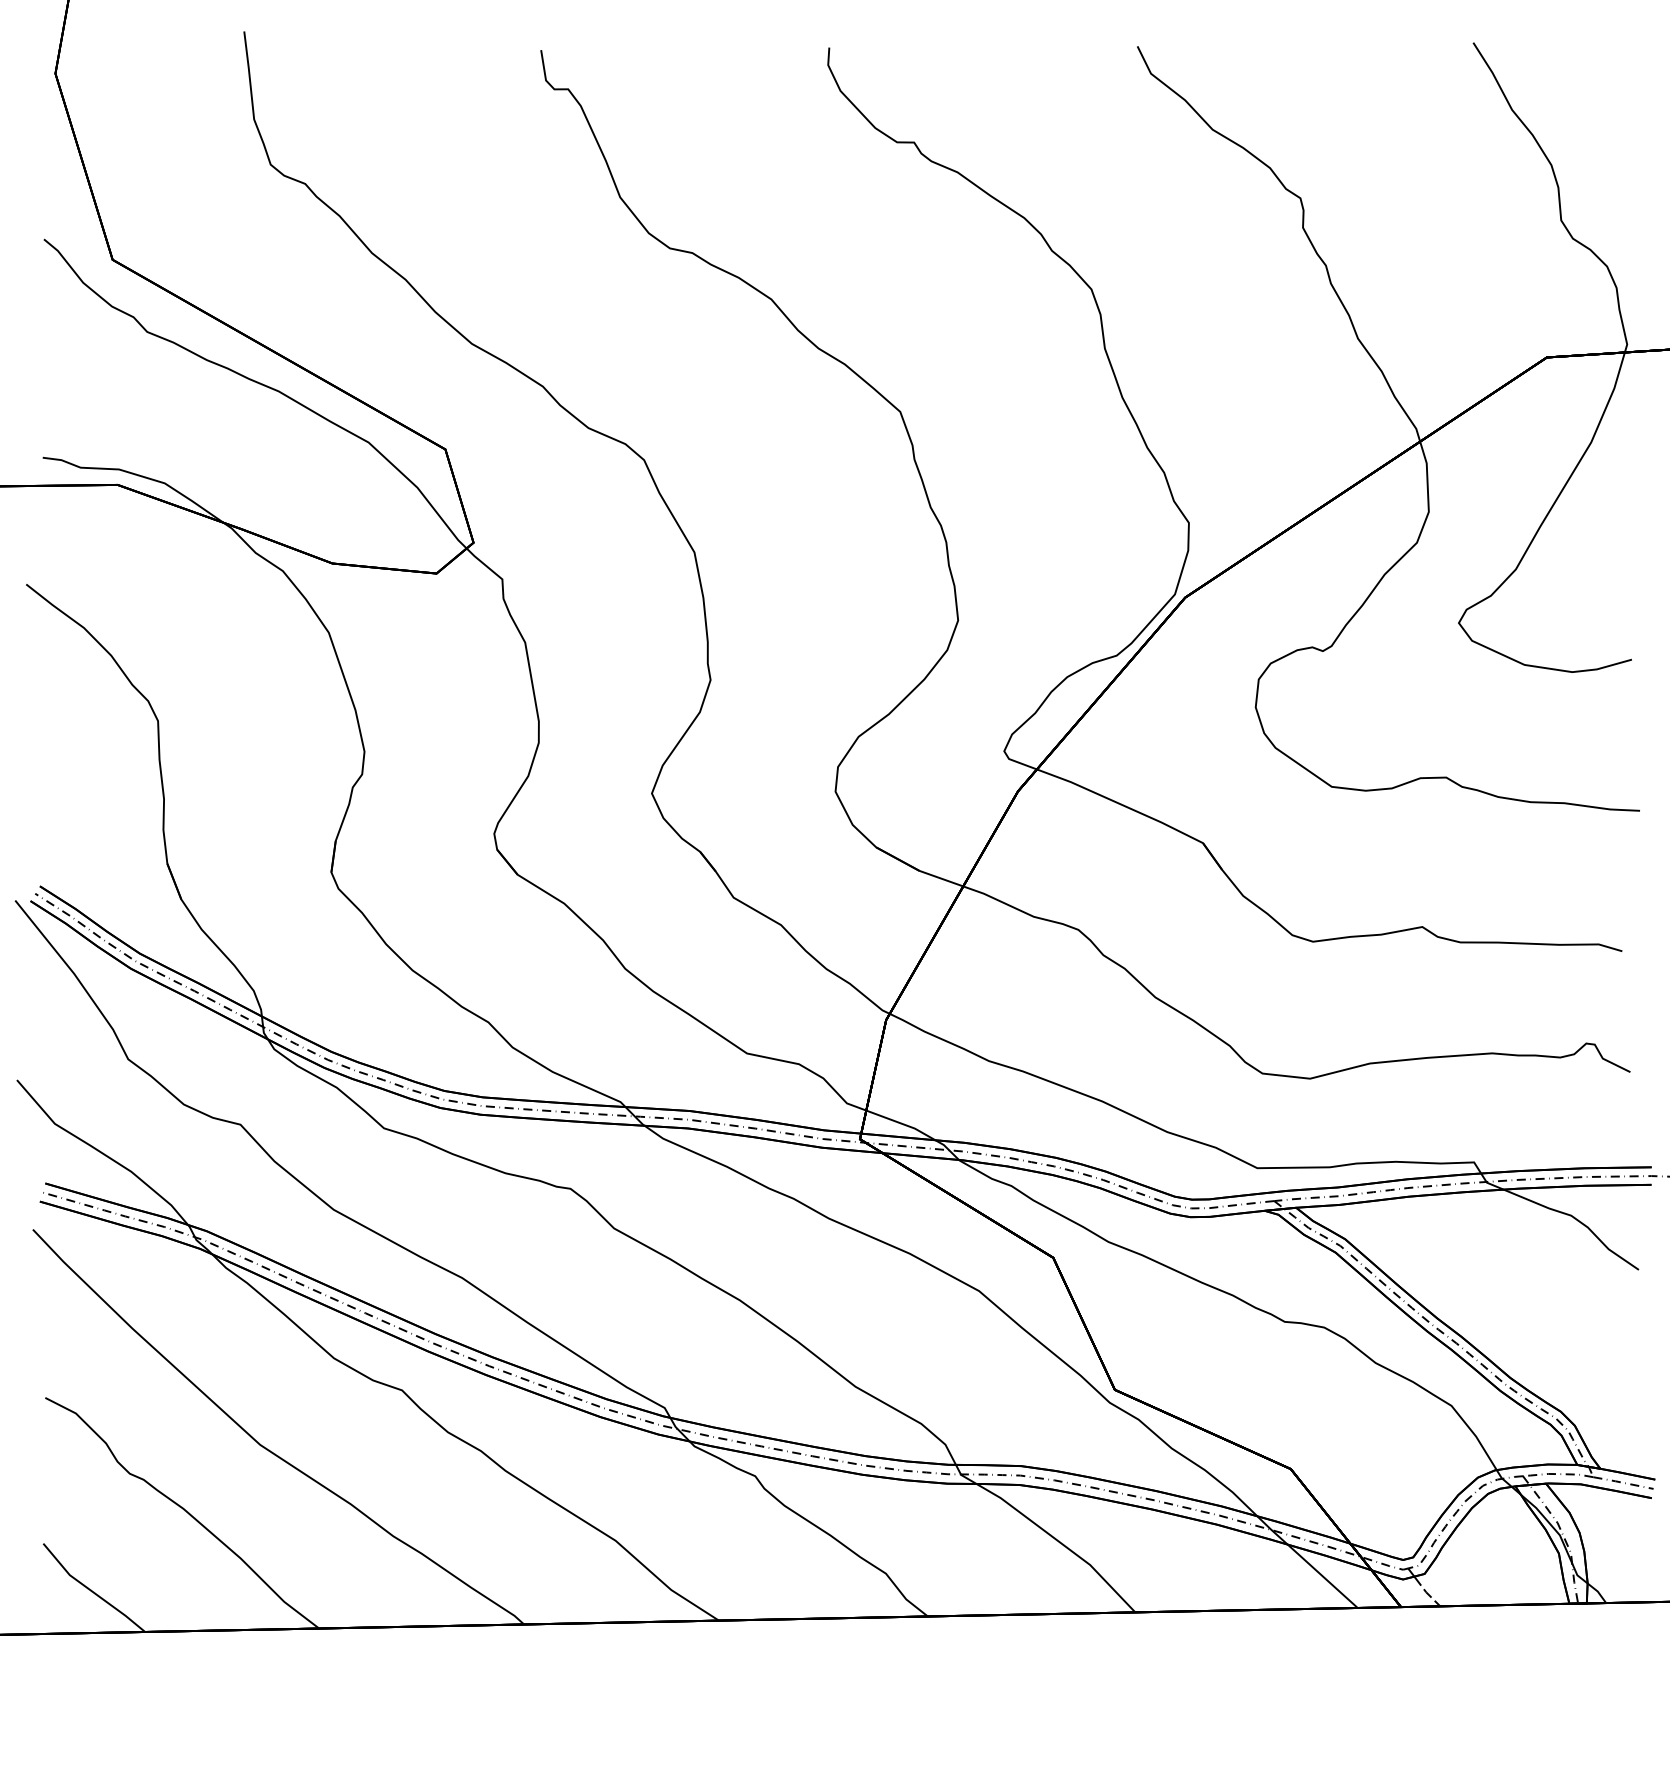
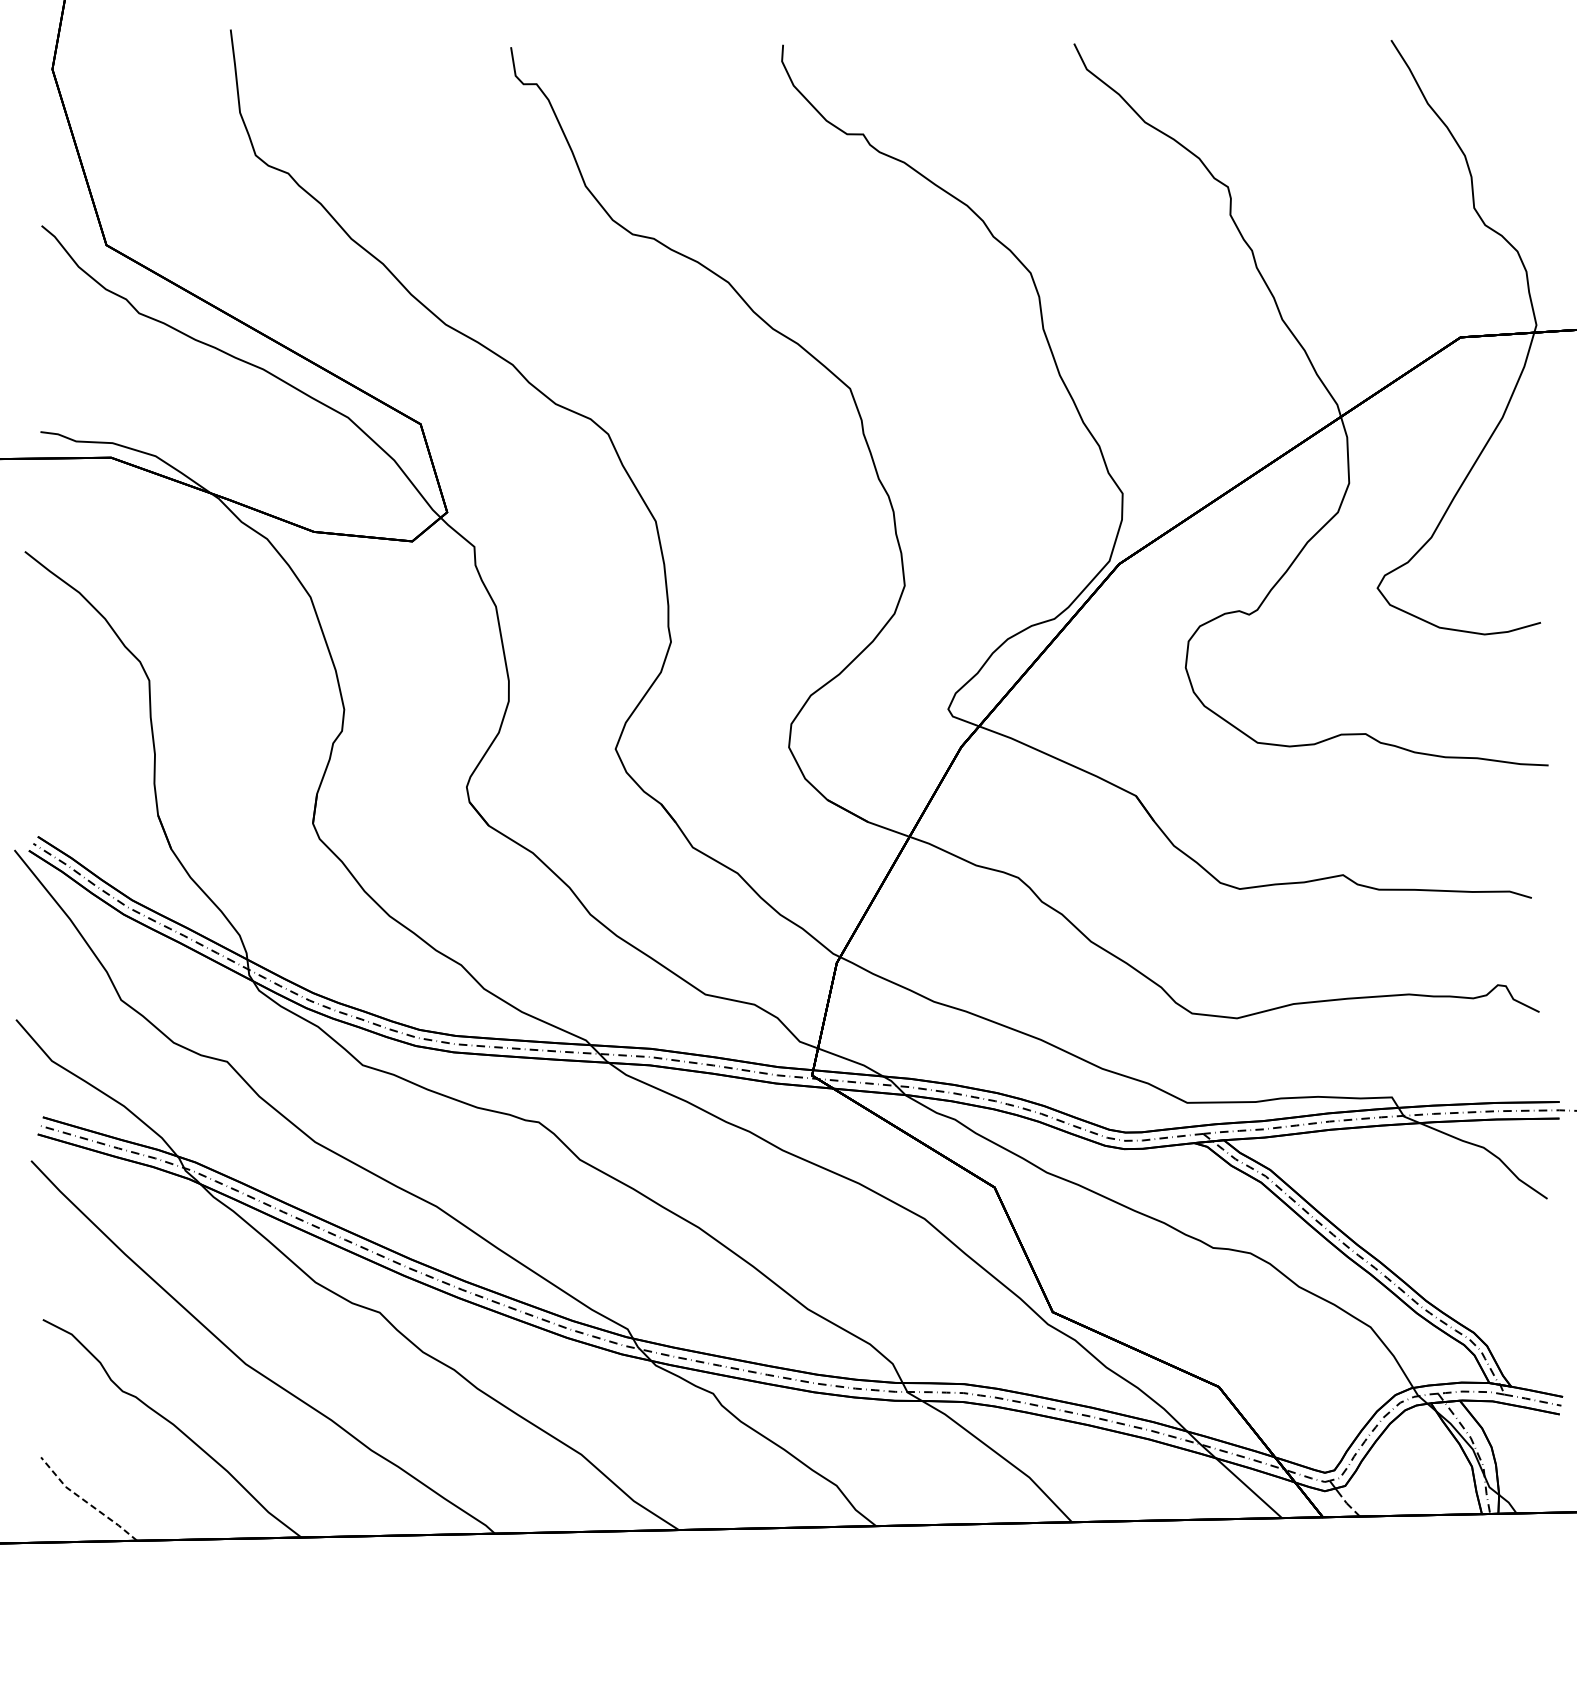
line: (90, 1590) -> (85, 1501), solid -> dashed

